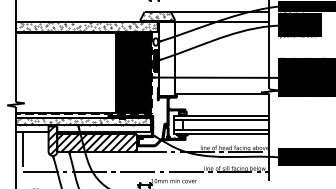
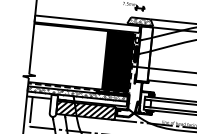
hatch: (86, 26) -> (87, 23), removed
hatch: (52, 140) -> (53, 105), removed

